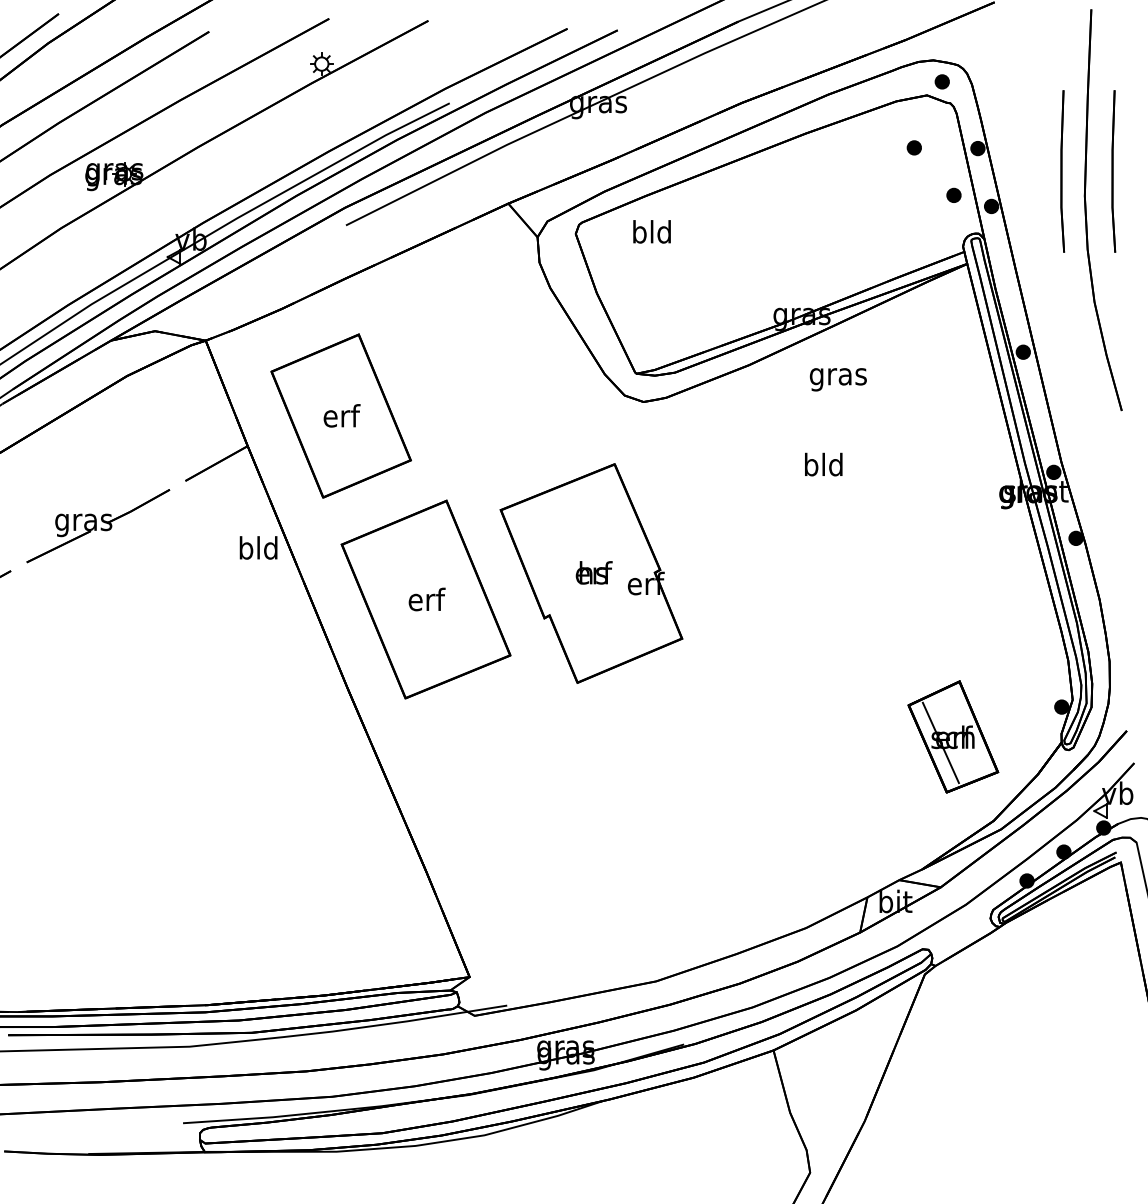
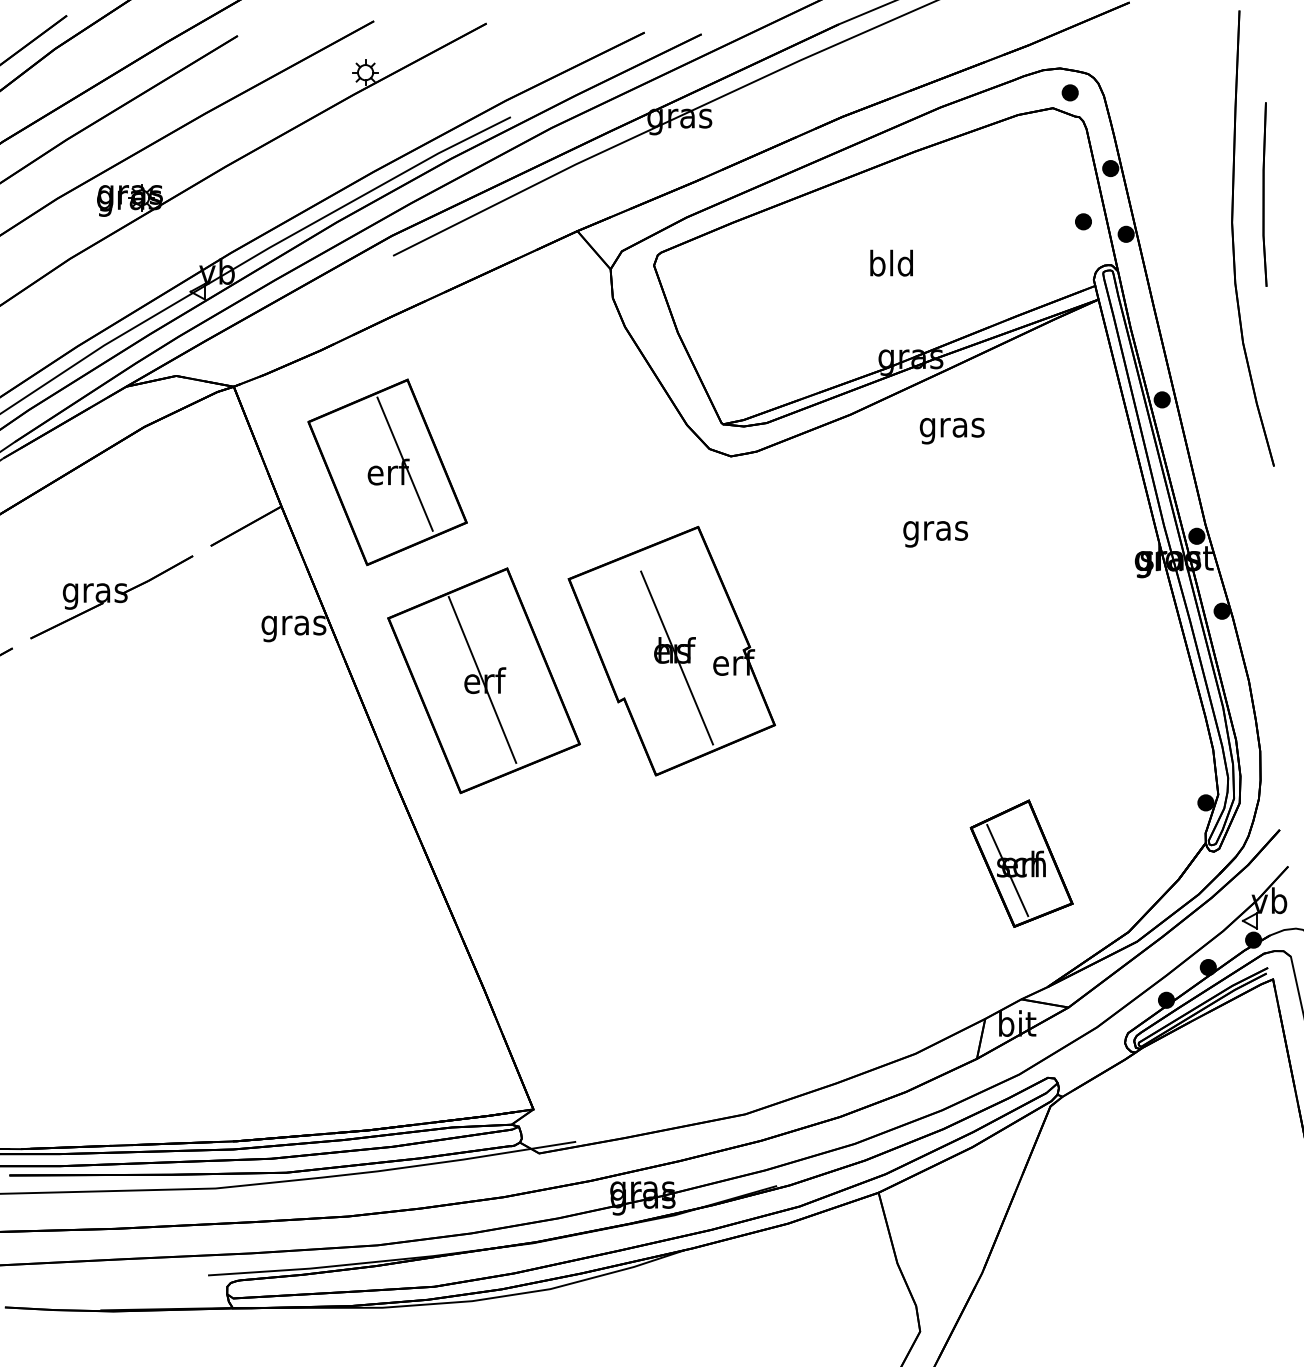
part: (914, 147) -> (1038, 167), removed
part: (1062, 171) -> (1206, 194), removed
text: (651, 231) -> (891, 262), moved
line: (356, 408) -> (404, 463), added
text: (823, 467) -> (935, 530), bld -> gras
text: (258, 550) -> (293, 625), bld -> gras
line: (596, 579) -> (677, 657), added
line: (424, 598) -> (482, 679), added
part: (953, 736) -> (1021, 863), moved

